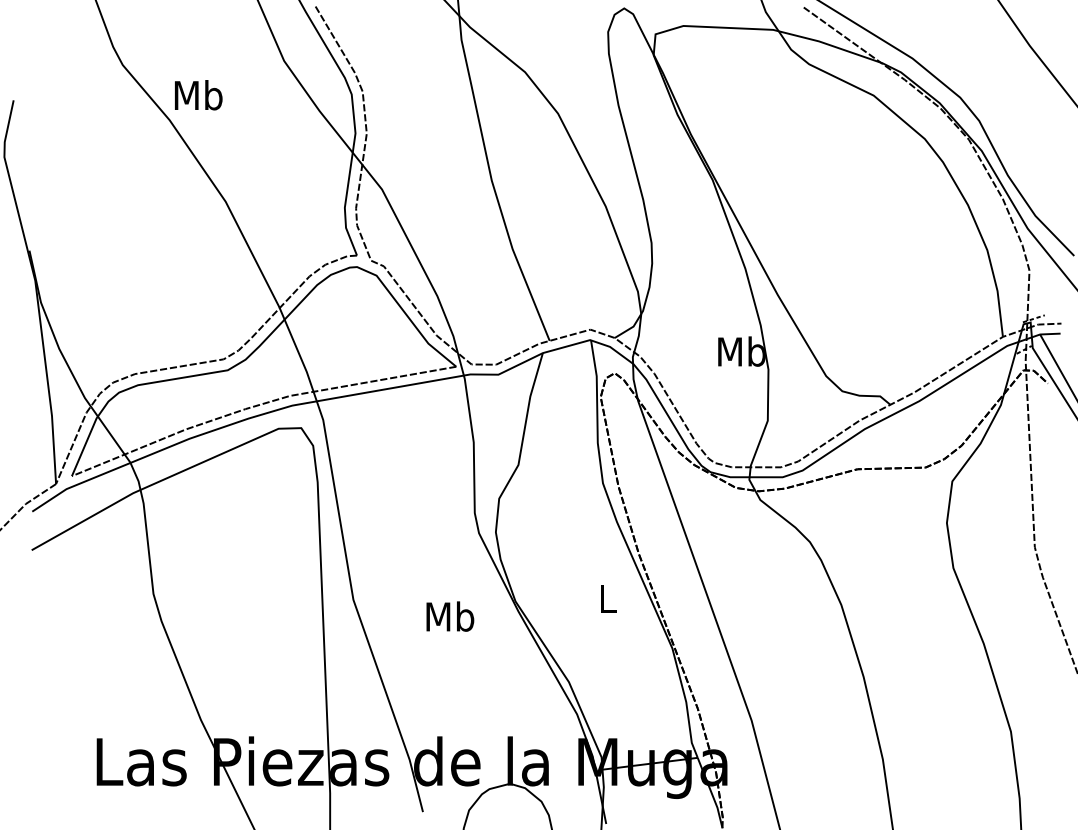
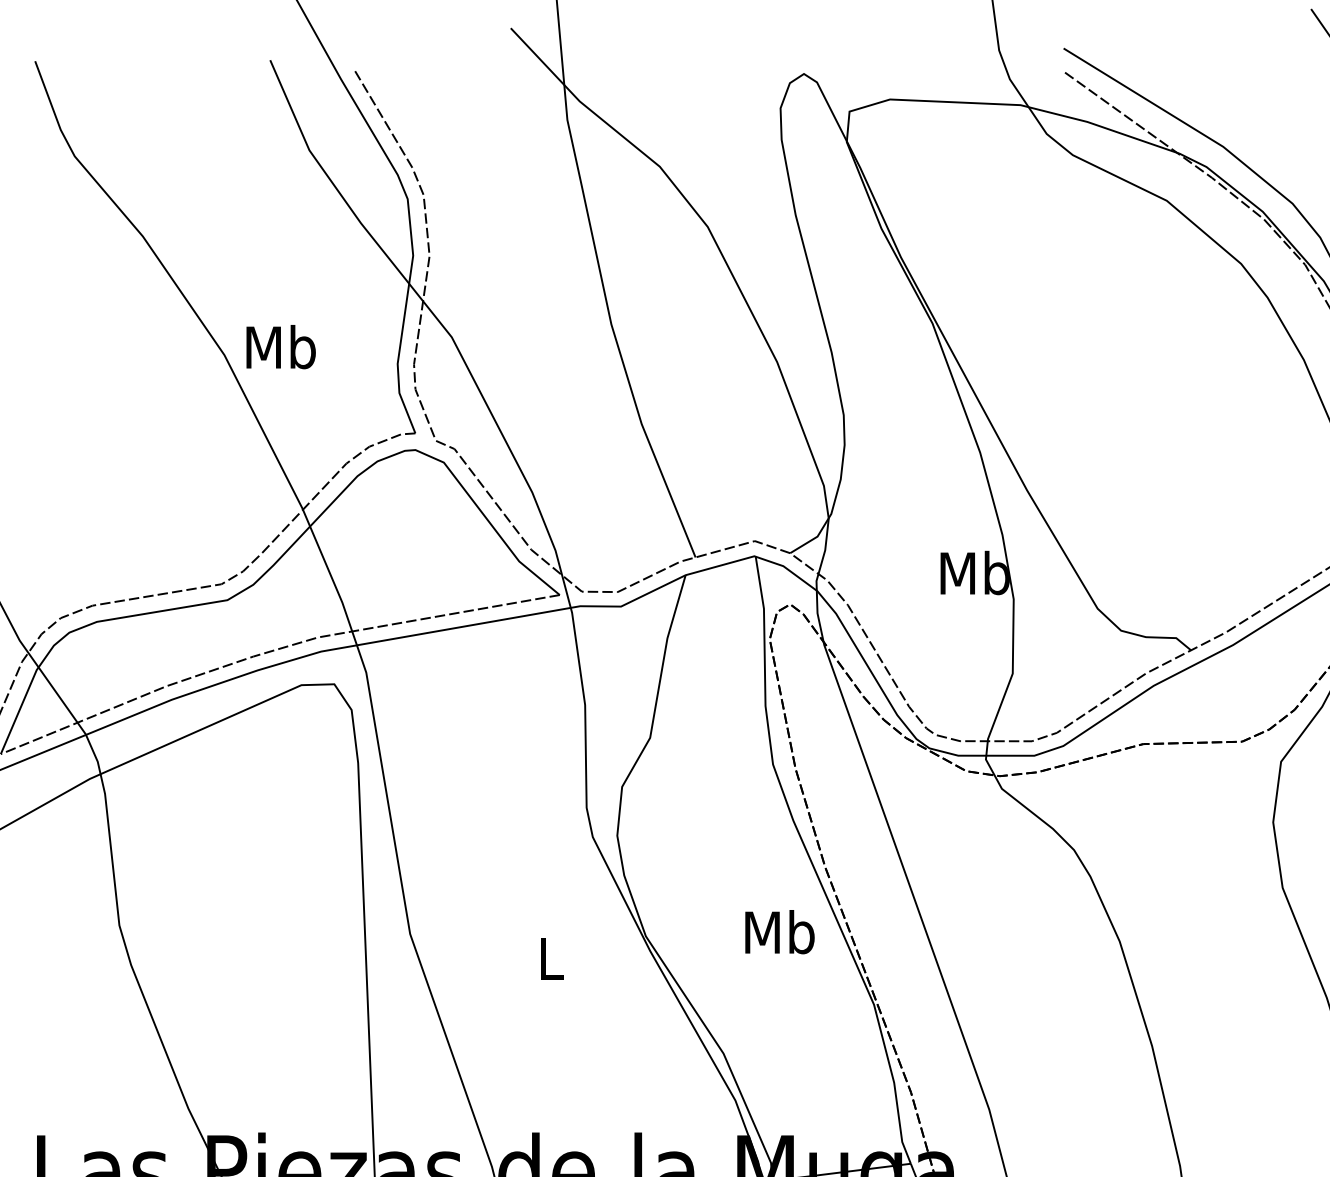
text: (198, 95) -> (280, 347), moved
text: (607, 598) -> (779, 932), L -> Mb
text: (450, 616) -> (551, 958), Mb -> L

